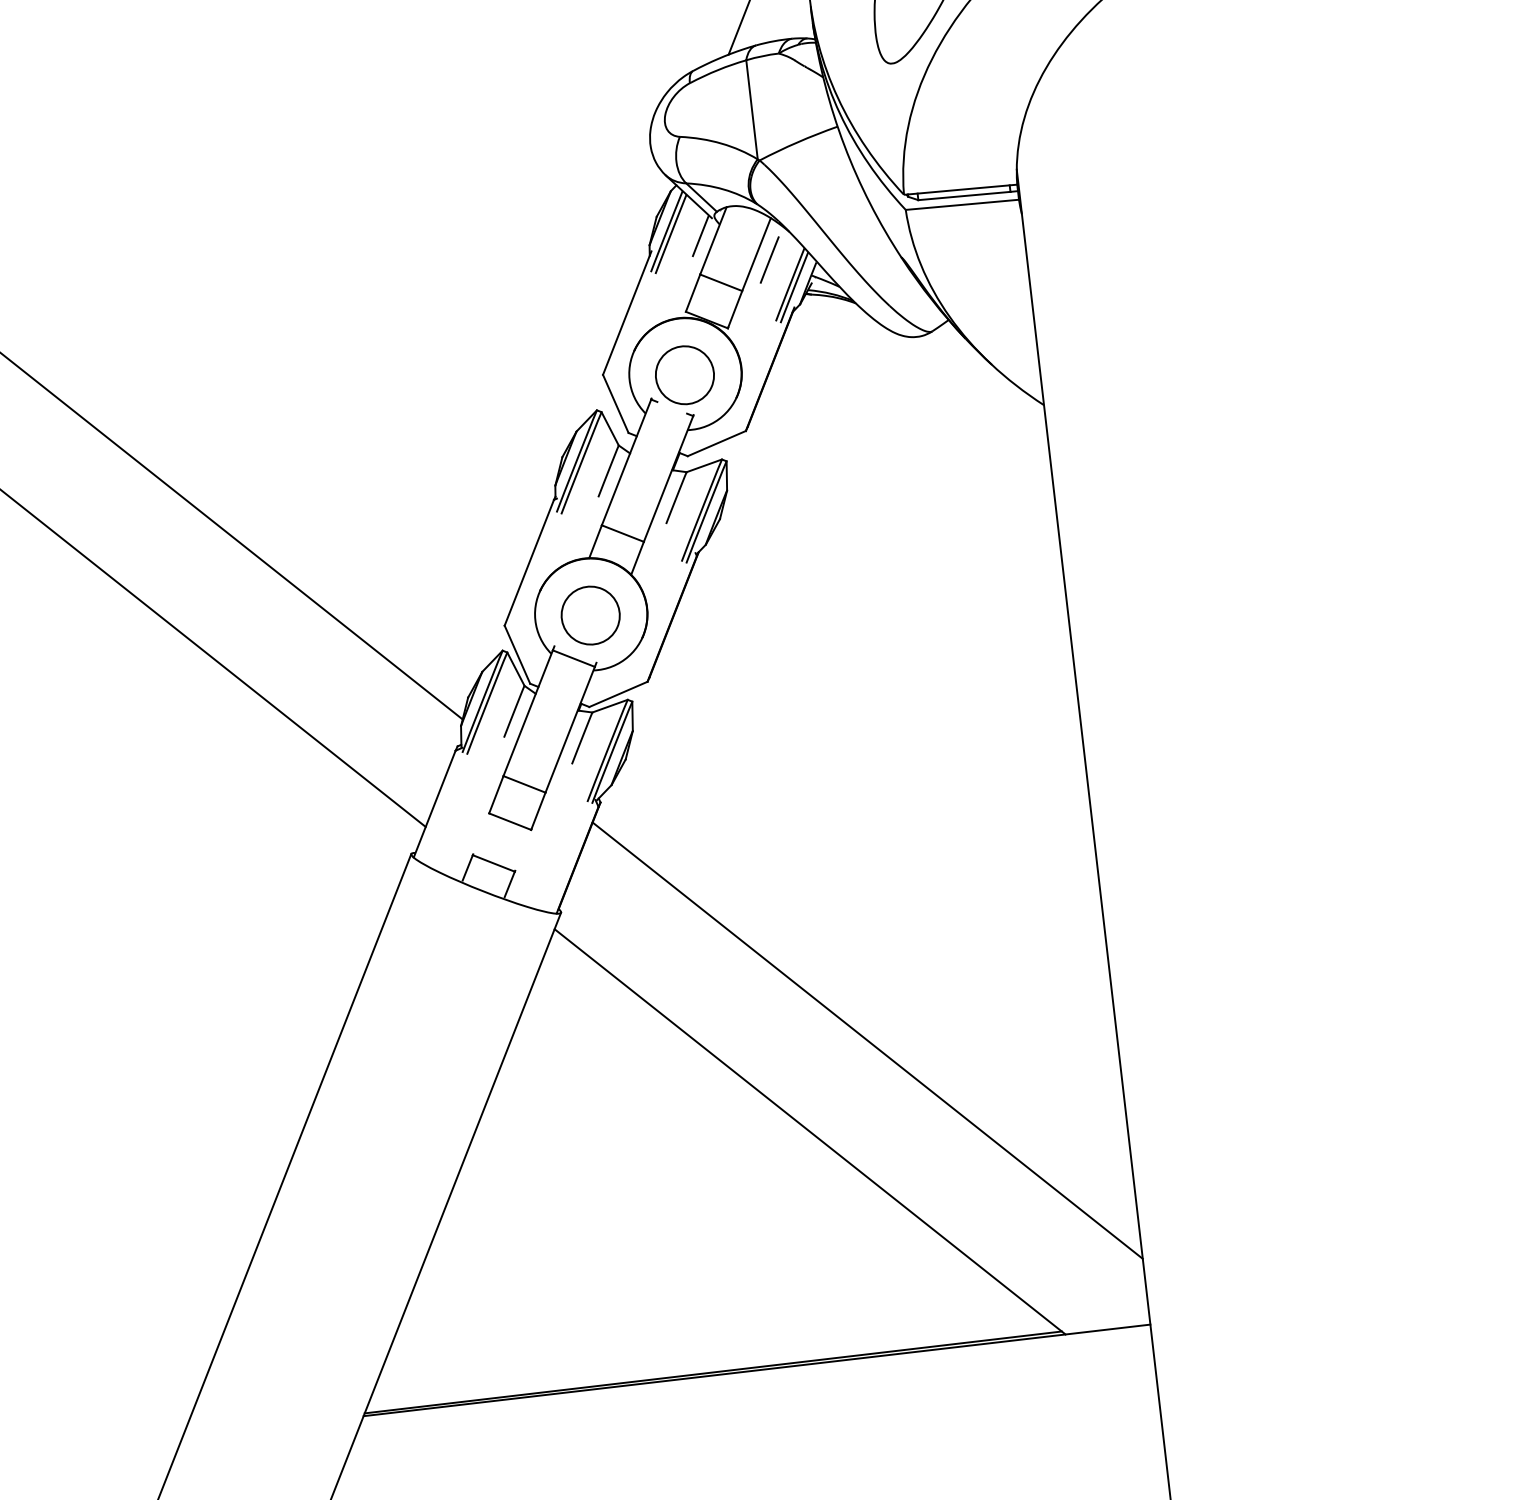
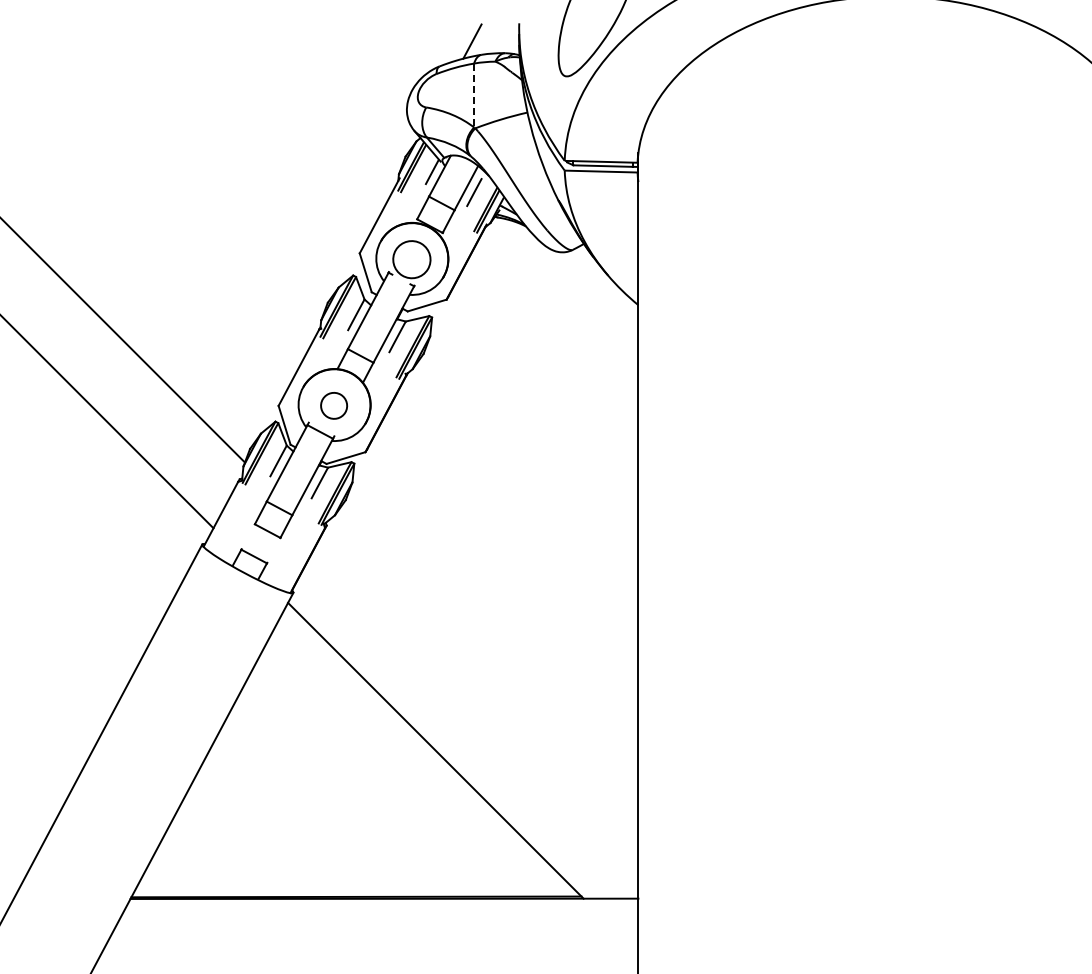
line: (752, 109) -> (474, 95), solid -> dashed
part: (589, 615) -> (333, 405), size x0.7
line: (867, 1039) -> (479, 696), removed

